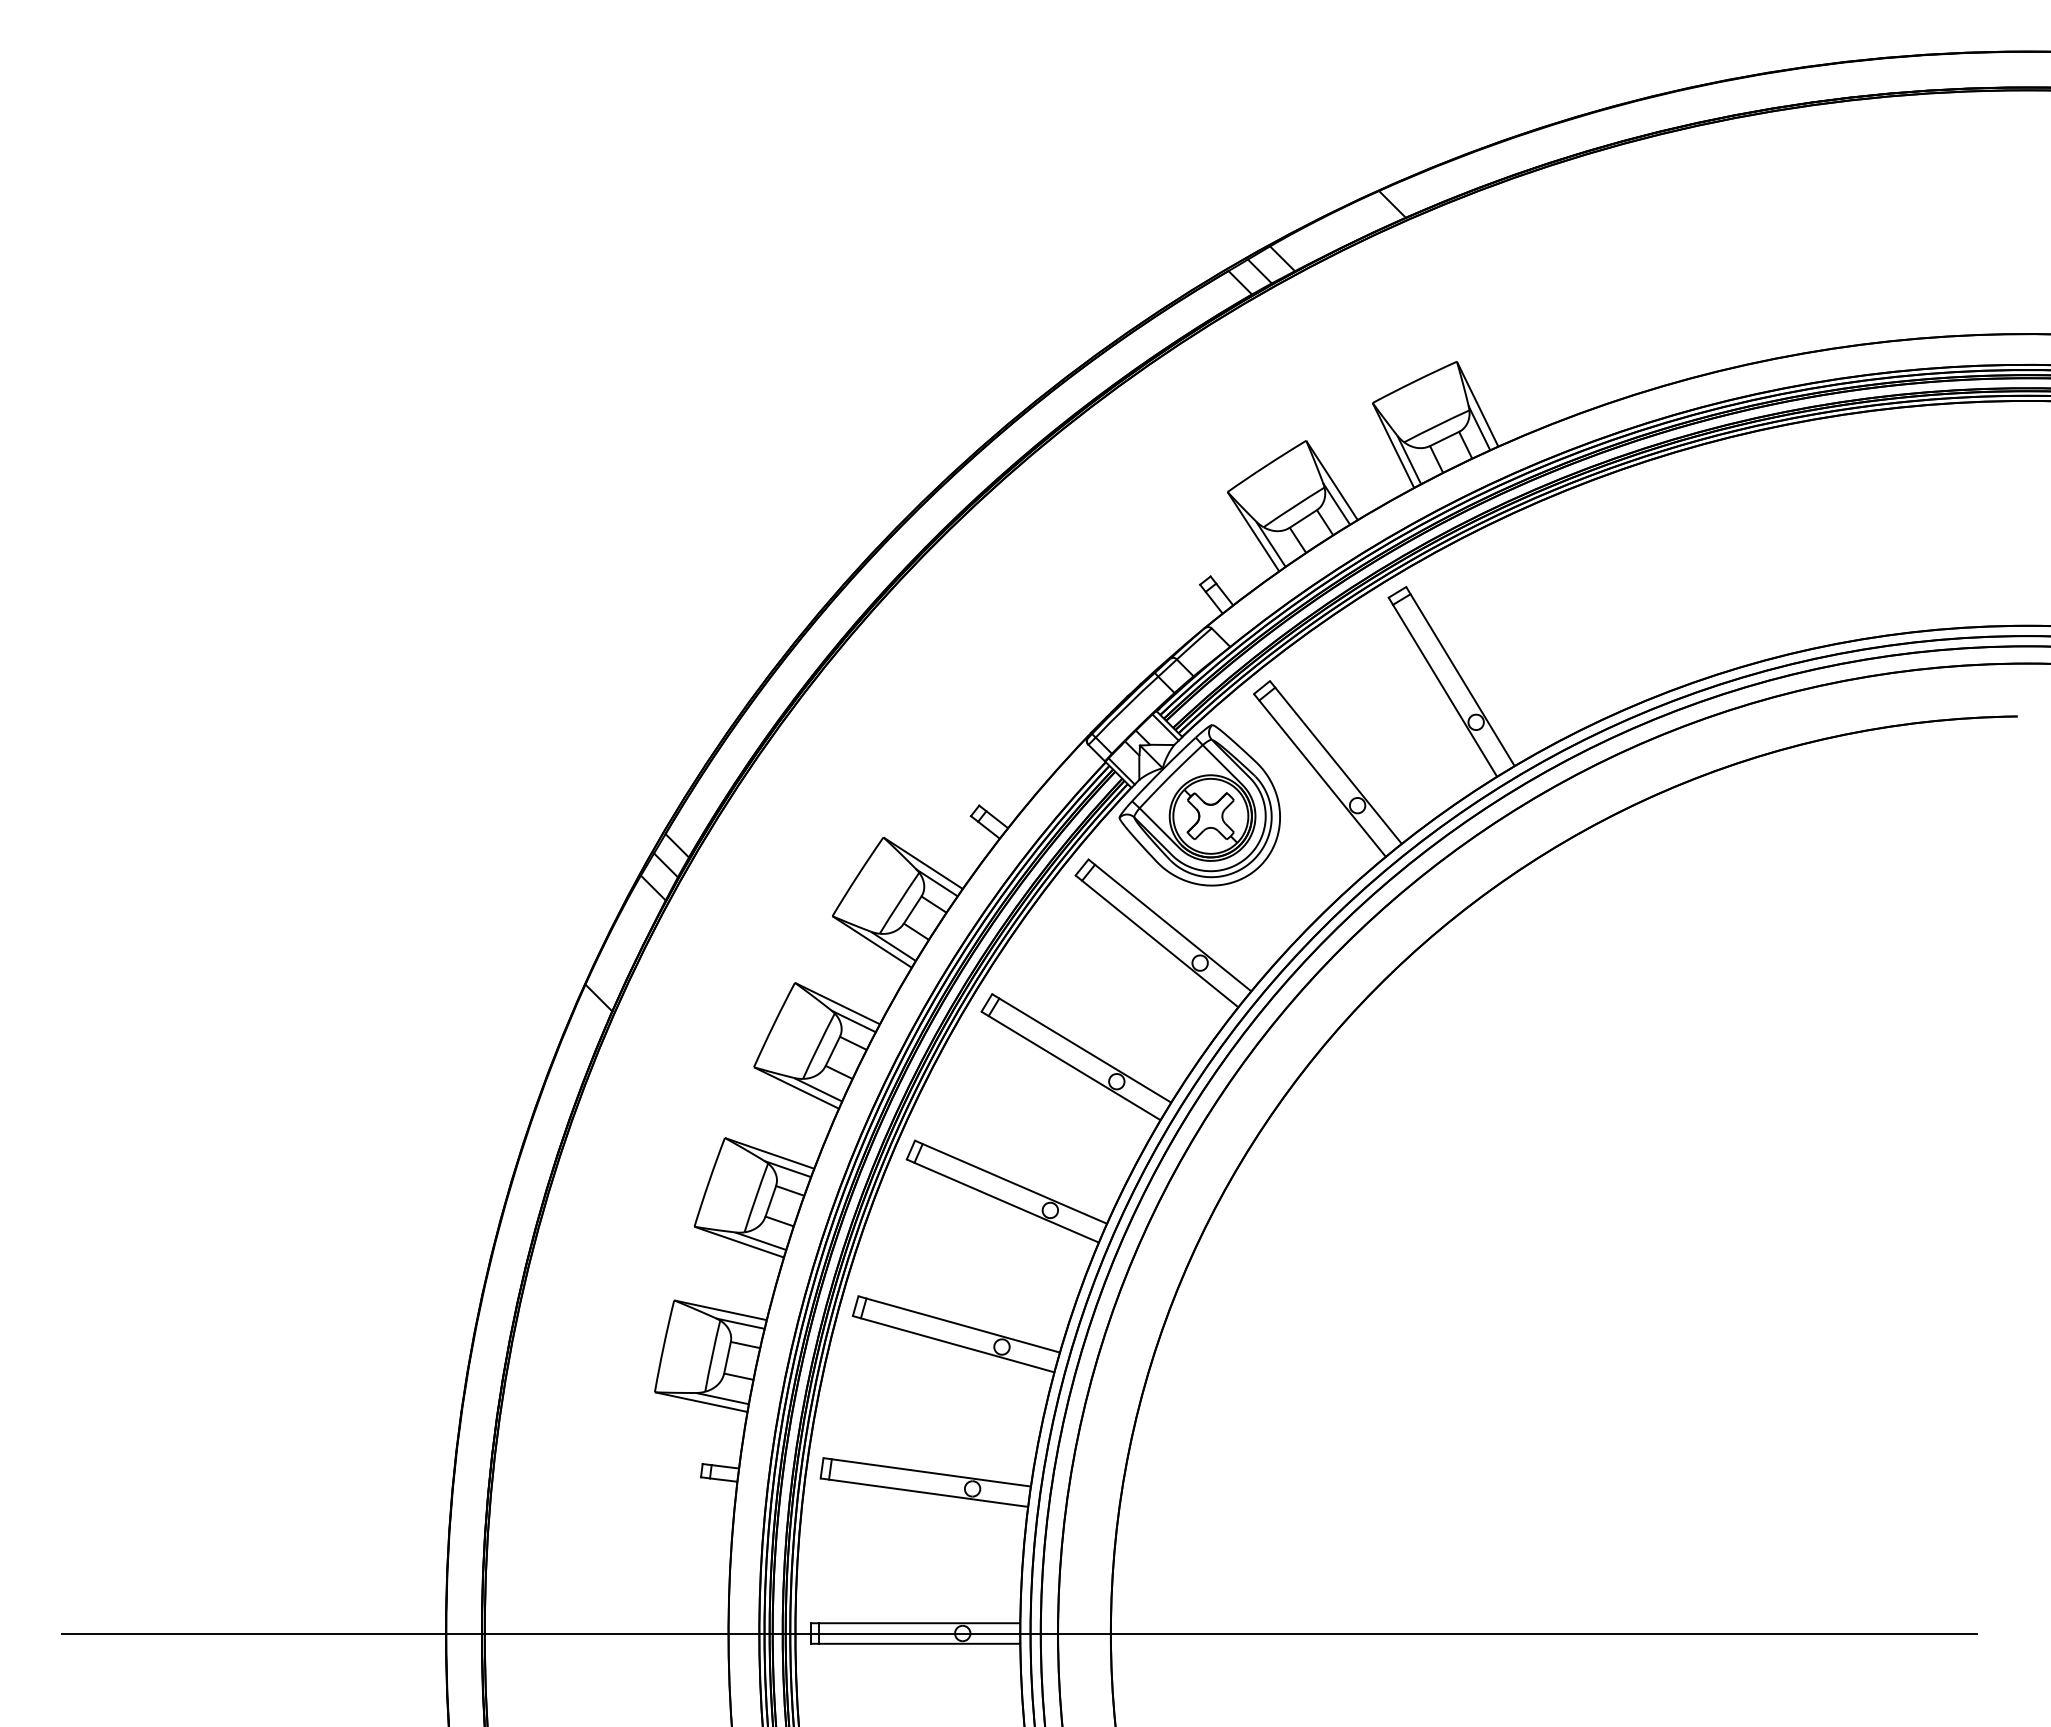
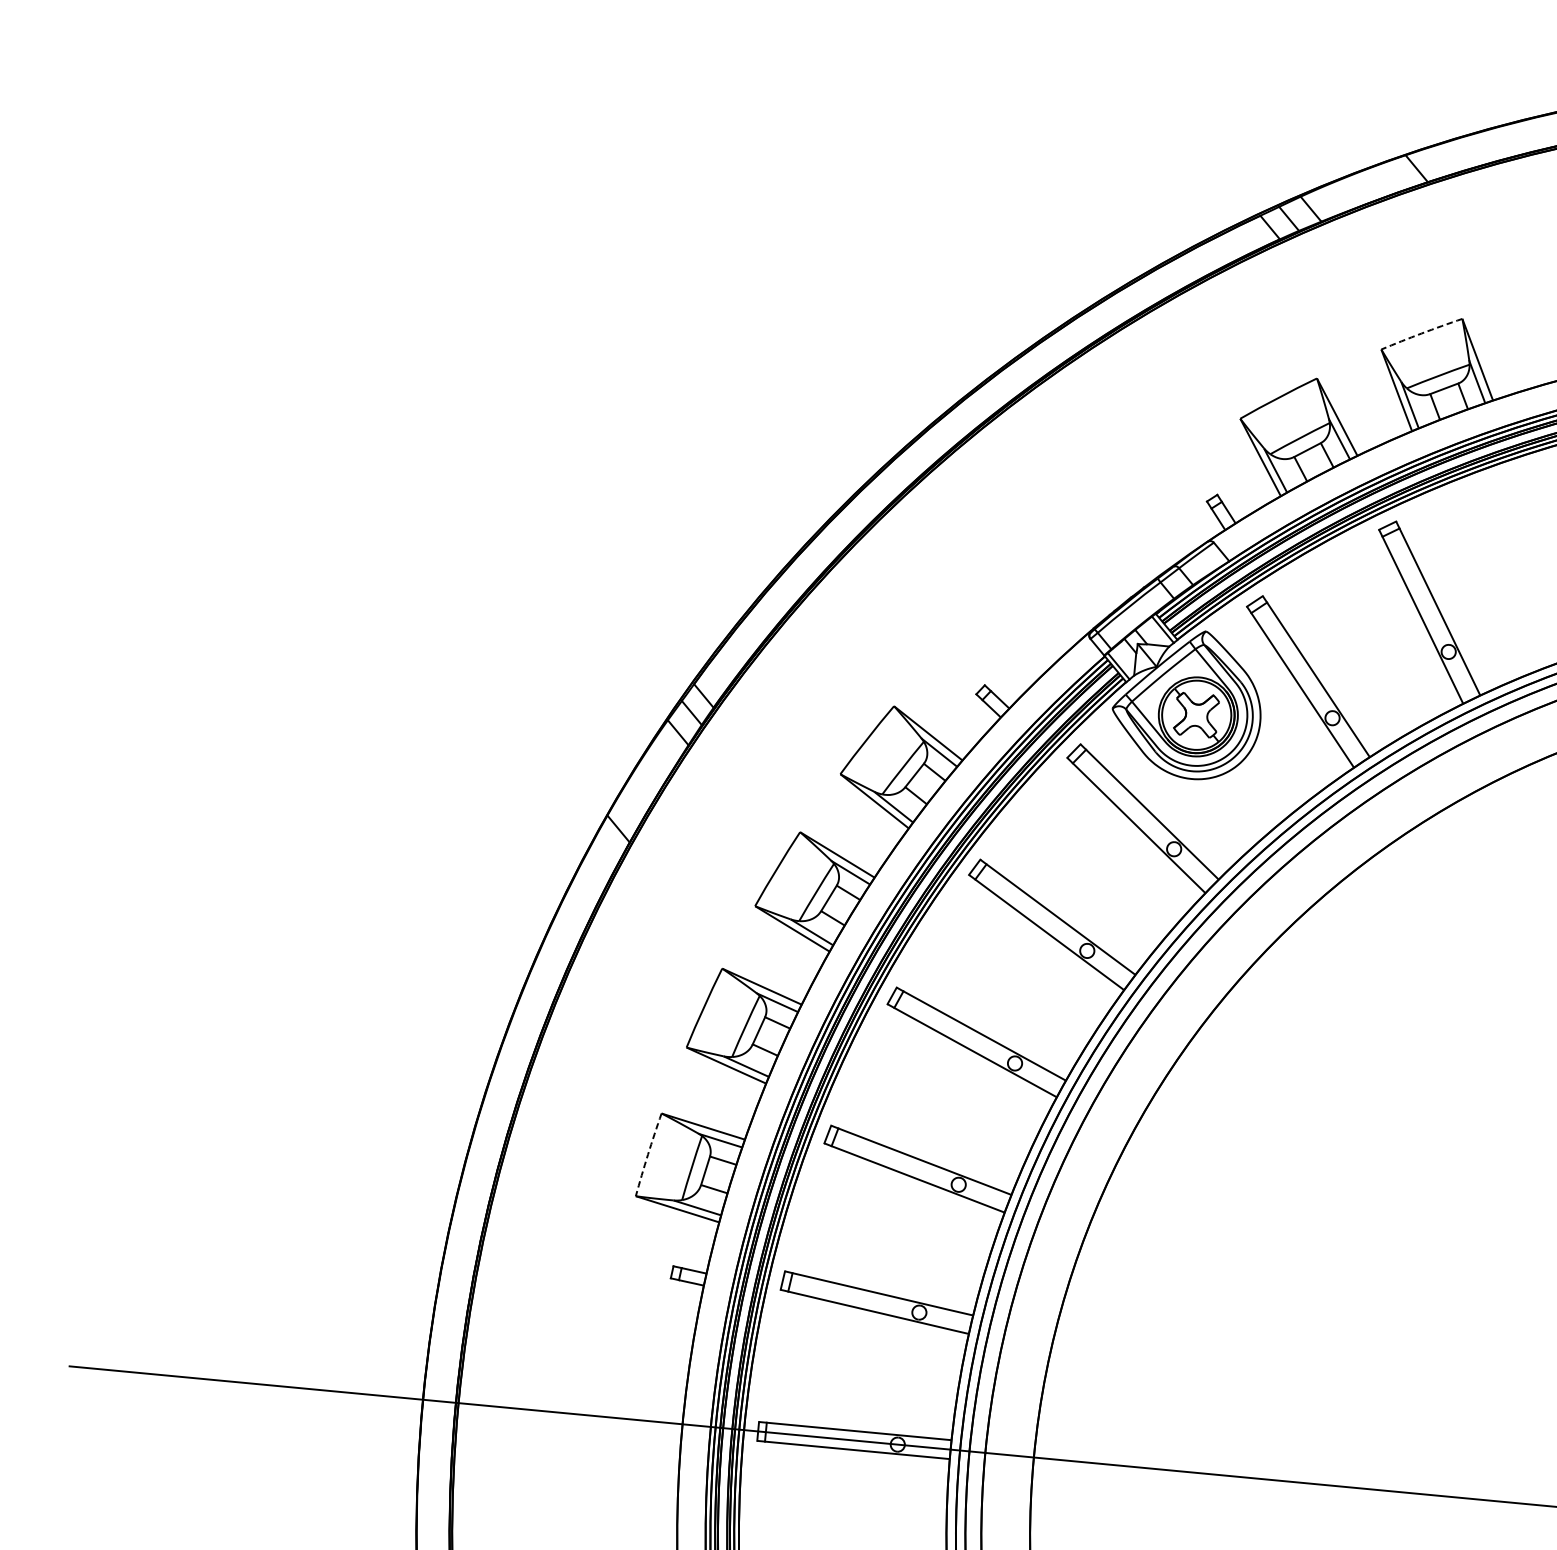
arc: (1414, 381) -> (1421, 333), solid -> dashed
arc: (663, 1346) -> (647, 1154), solid -> dashed

